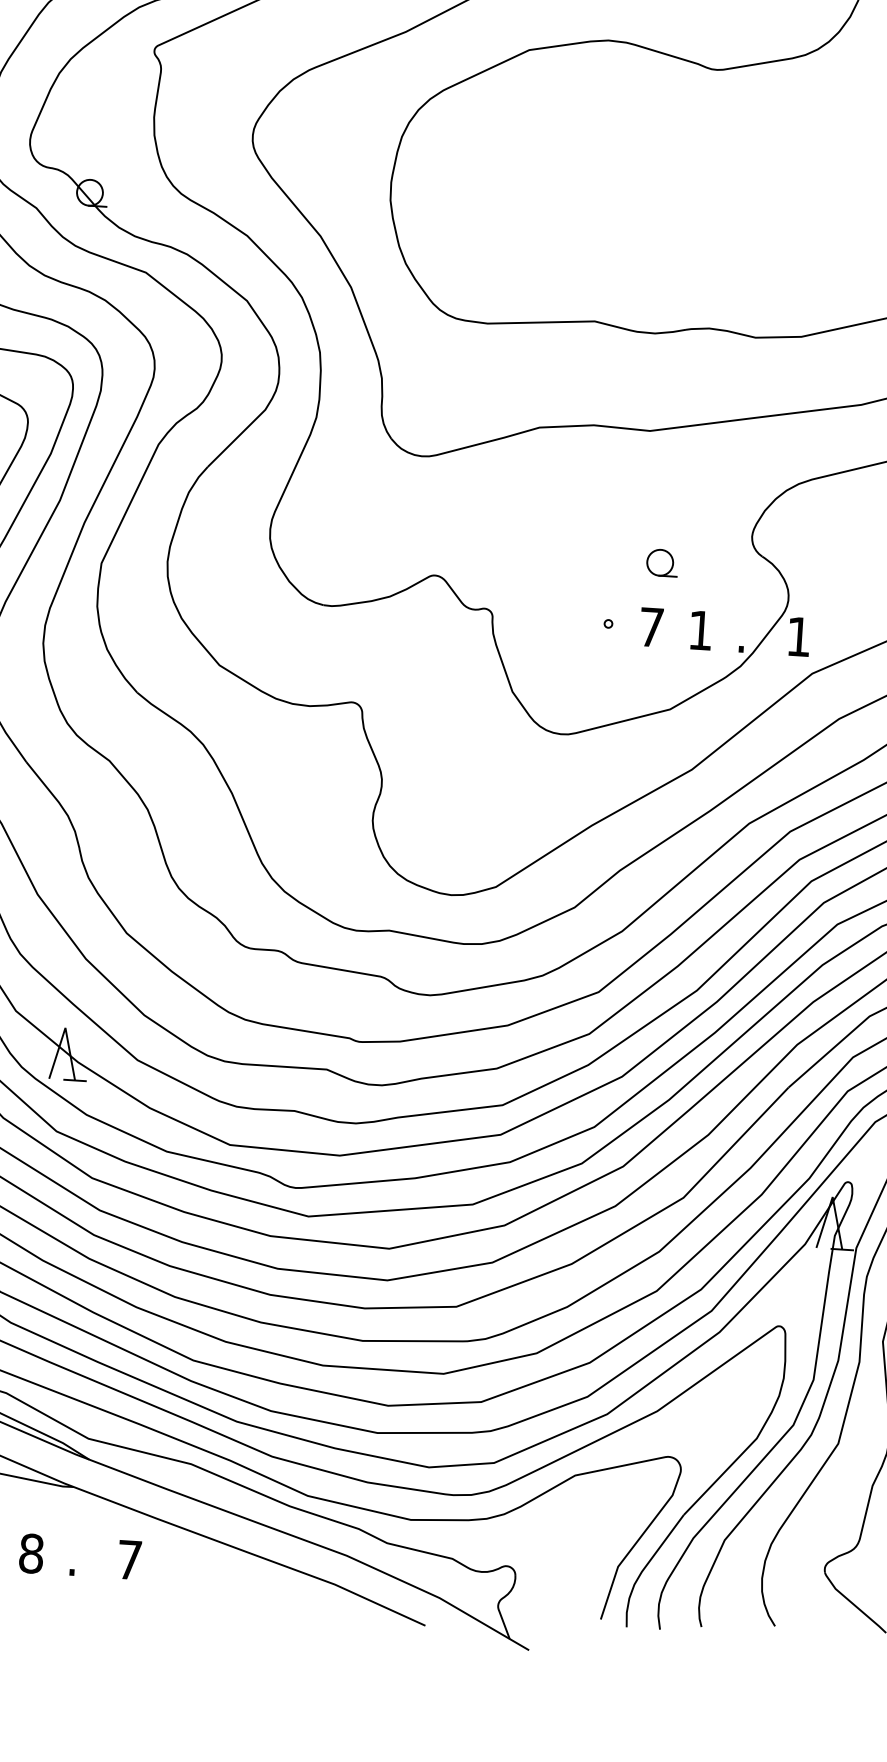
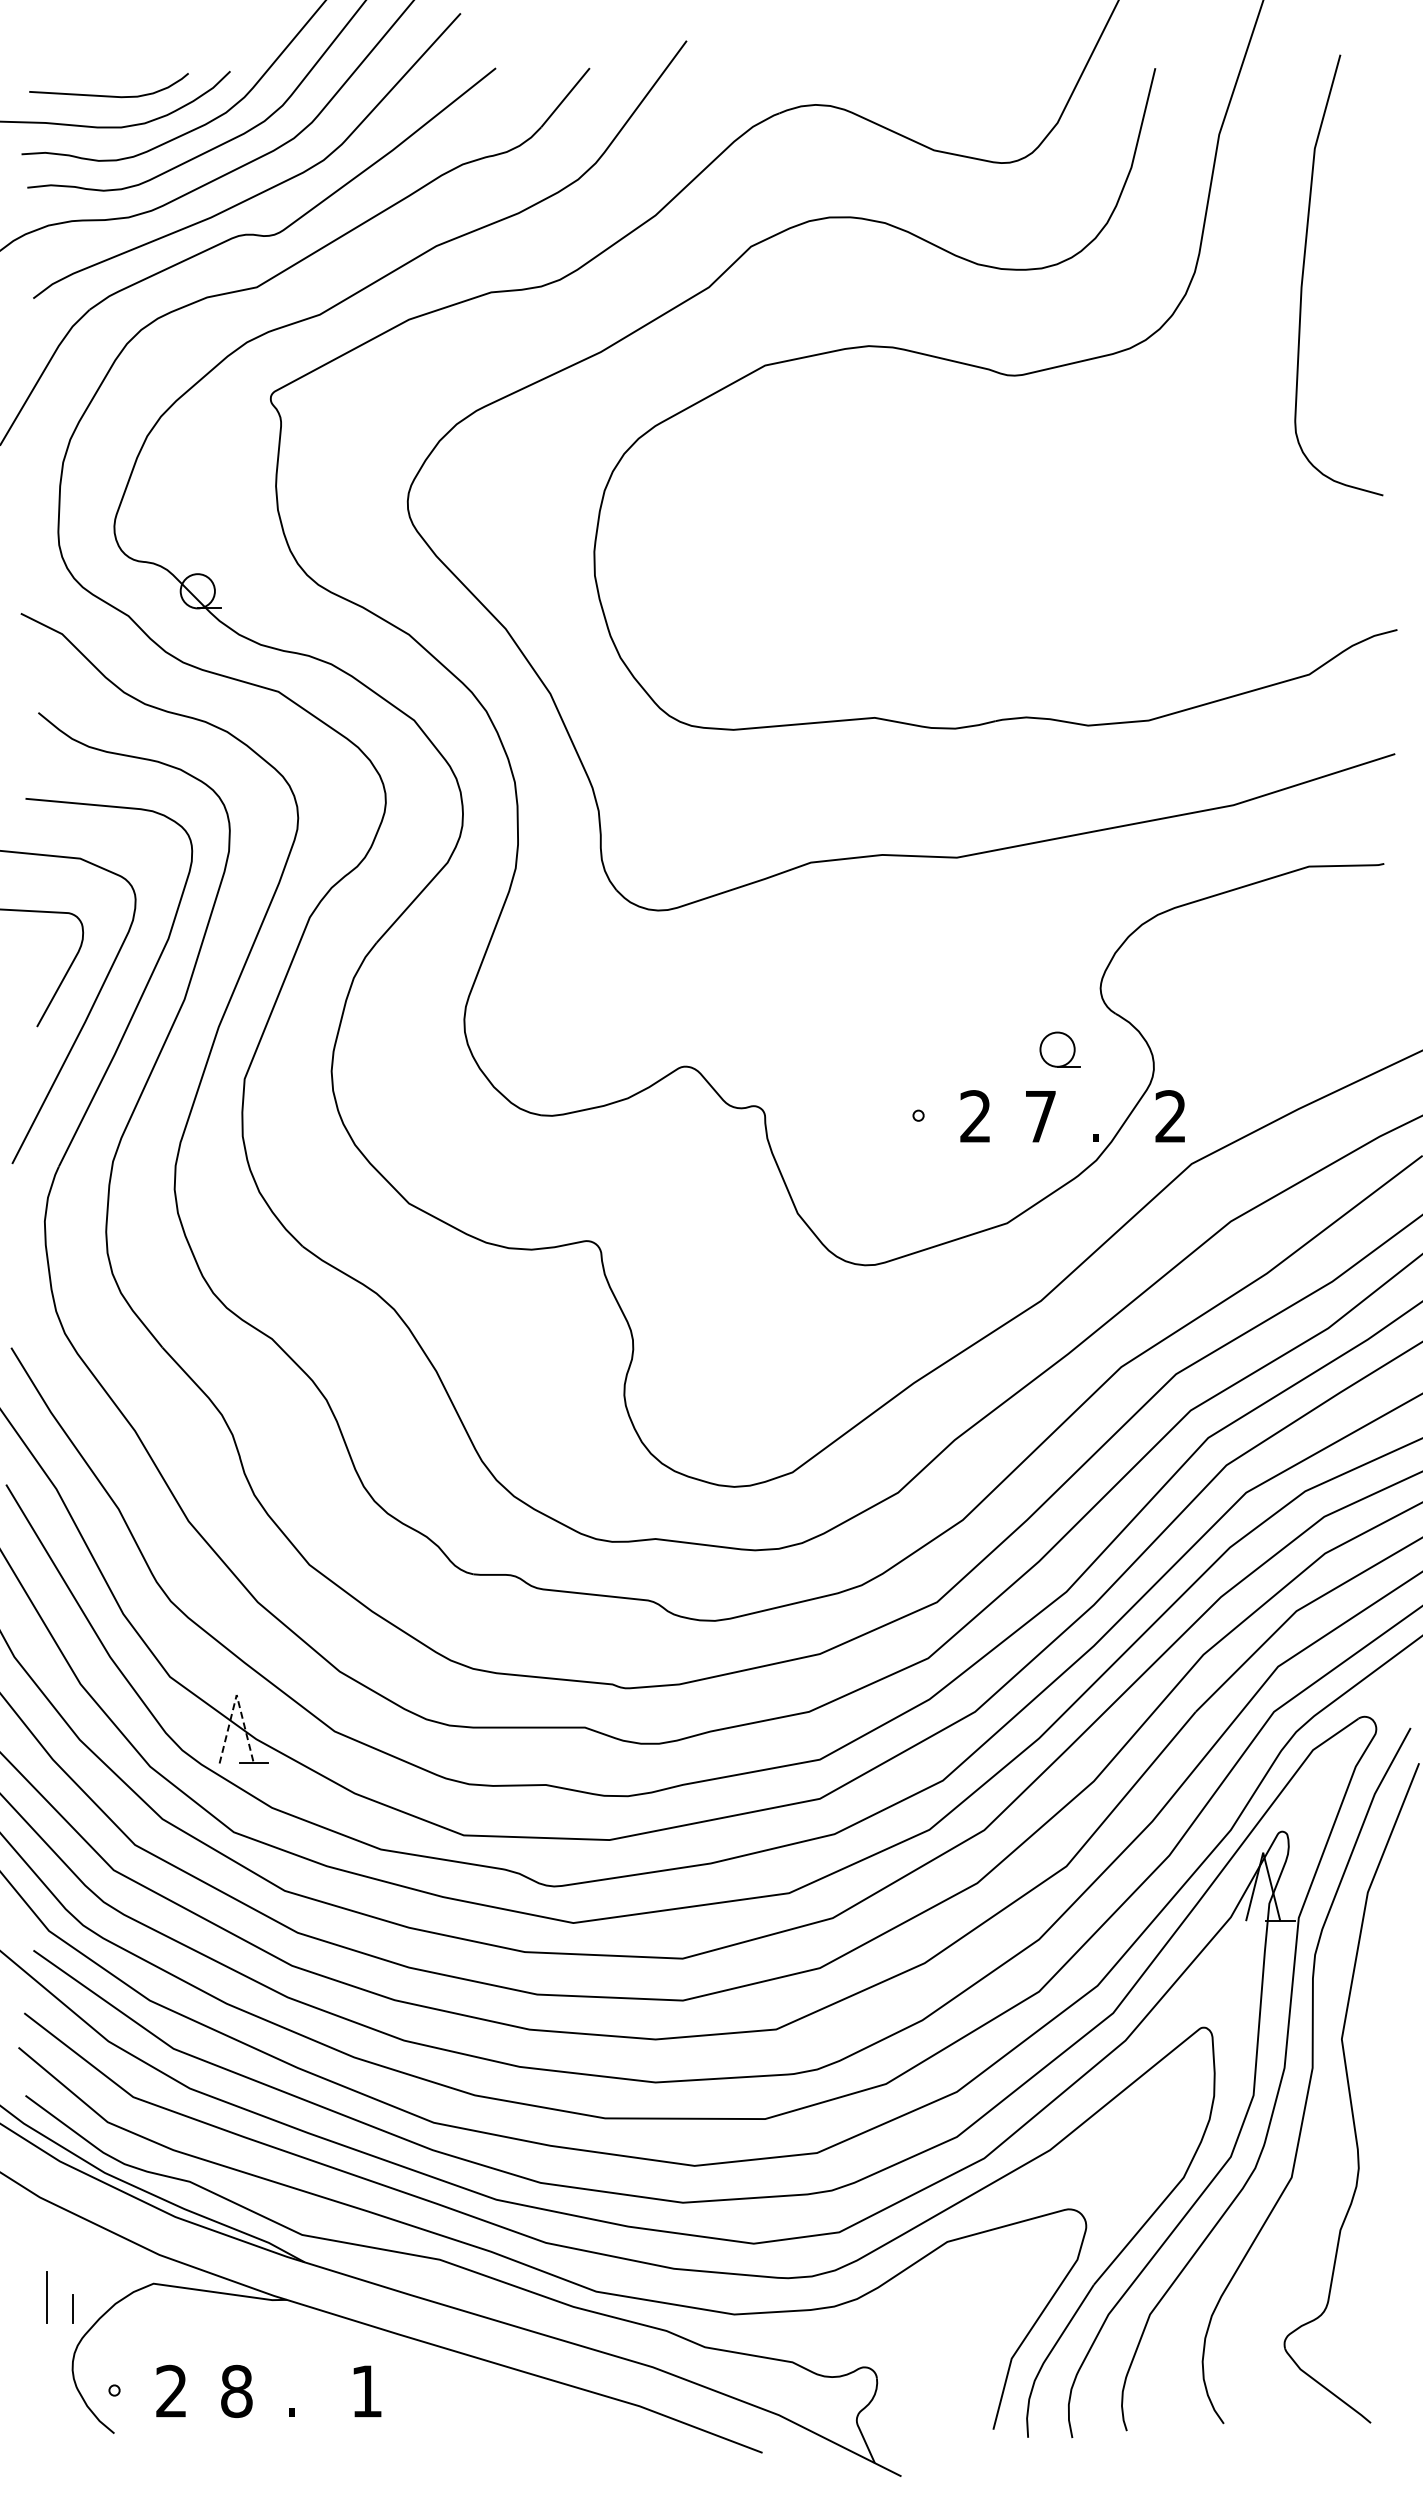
part: (661, 562) -> (1059, 1049), moved
text: (651, 627) -> (975, 1116), 7 -> 2
text: (700, 630) -> (1040, 1116), 1 -> 7
text: (798, 636) -> (1170, 1116), 1 -> 2
line: (65, 1028) -> (236, 1695), solid -> dashed
text: (129, 1560) -> (366, 2391), 7 -> 1

